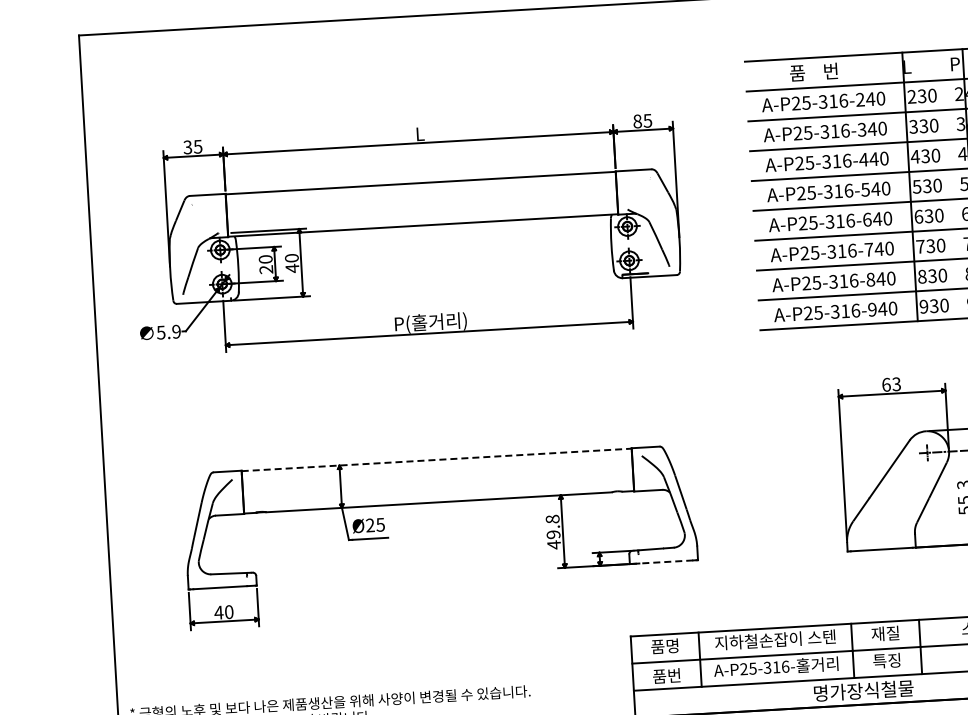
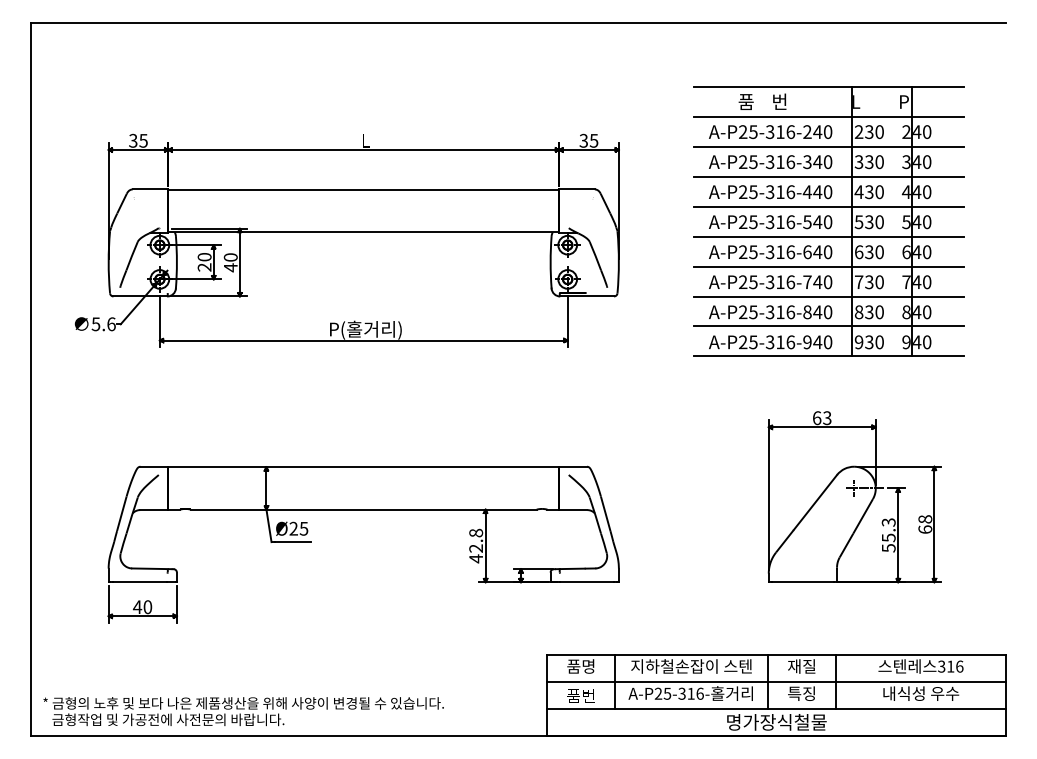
text: (637, 121) -> (583, 140), 85 -> 35
text: (176, 332) -> (111, 324), 5.9 -> 5.6
line: (437, 460) -> (364, 467), dashed -> solid
text: (553, 534) -> (476, 548), 49.8 -> 42.8
line: (666, 562) -> (587, 582), dashed -> solid

